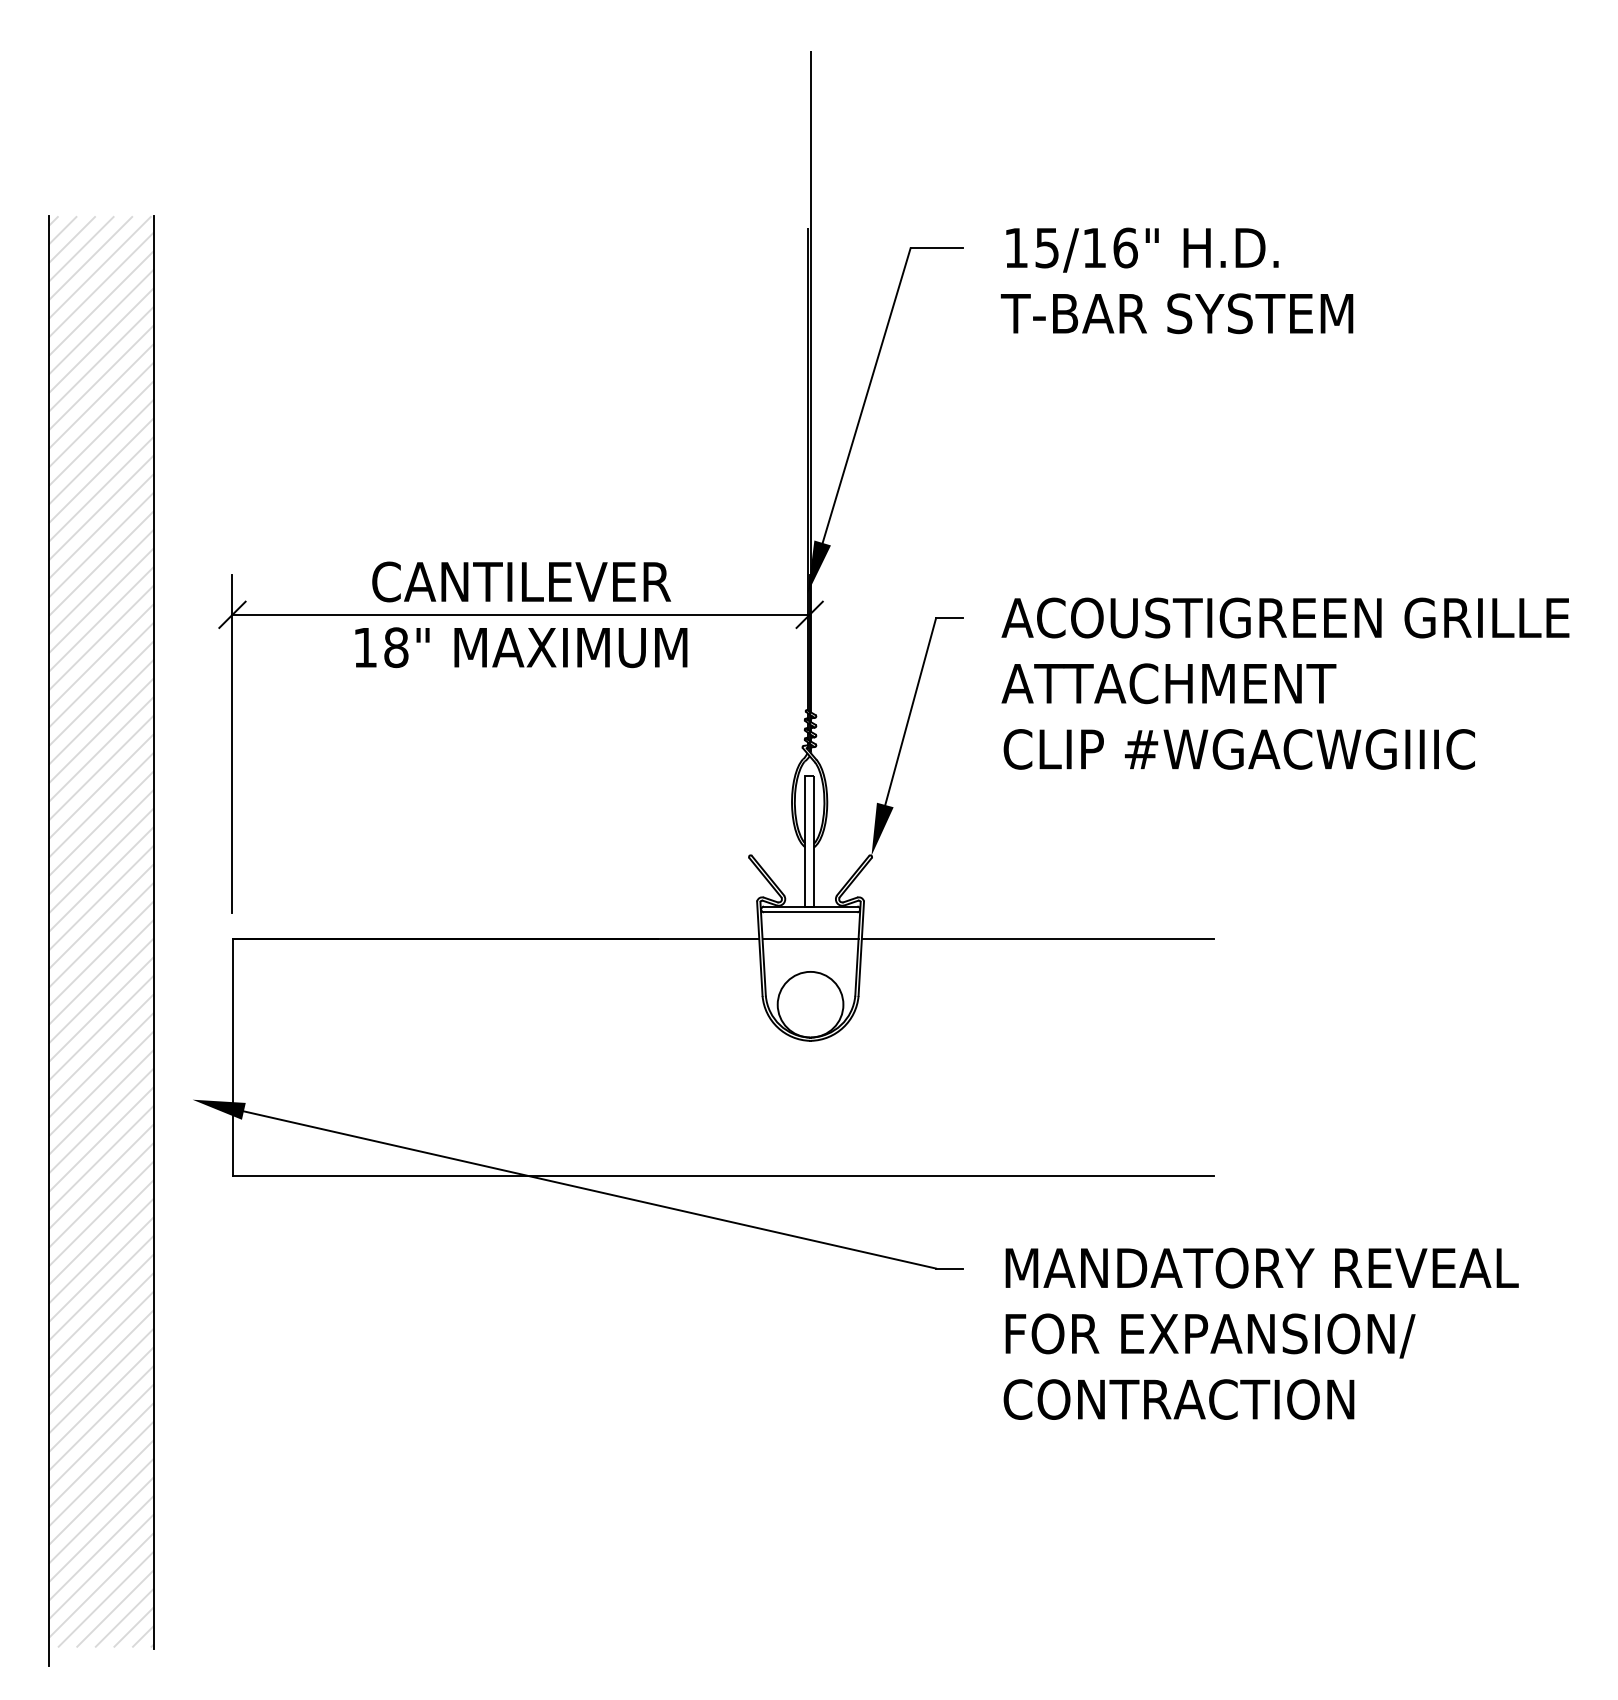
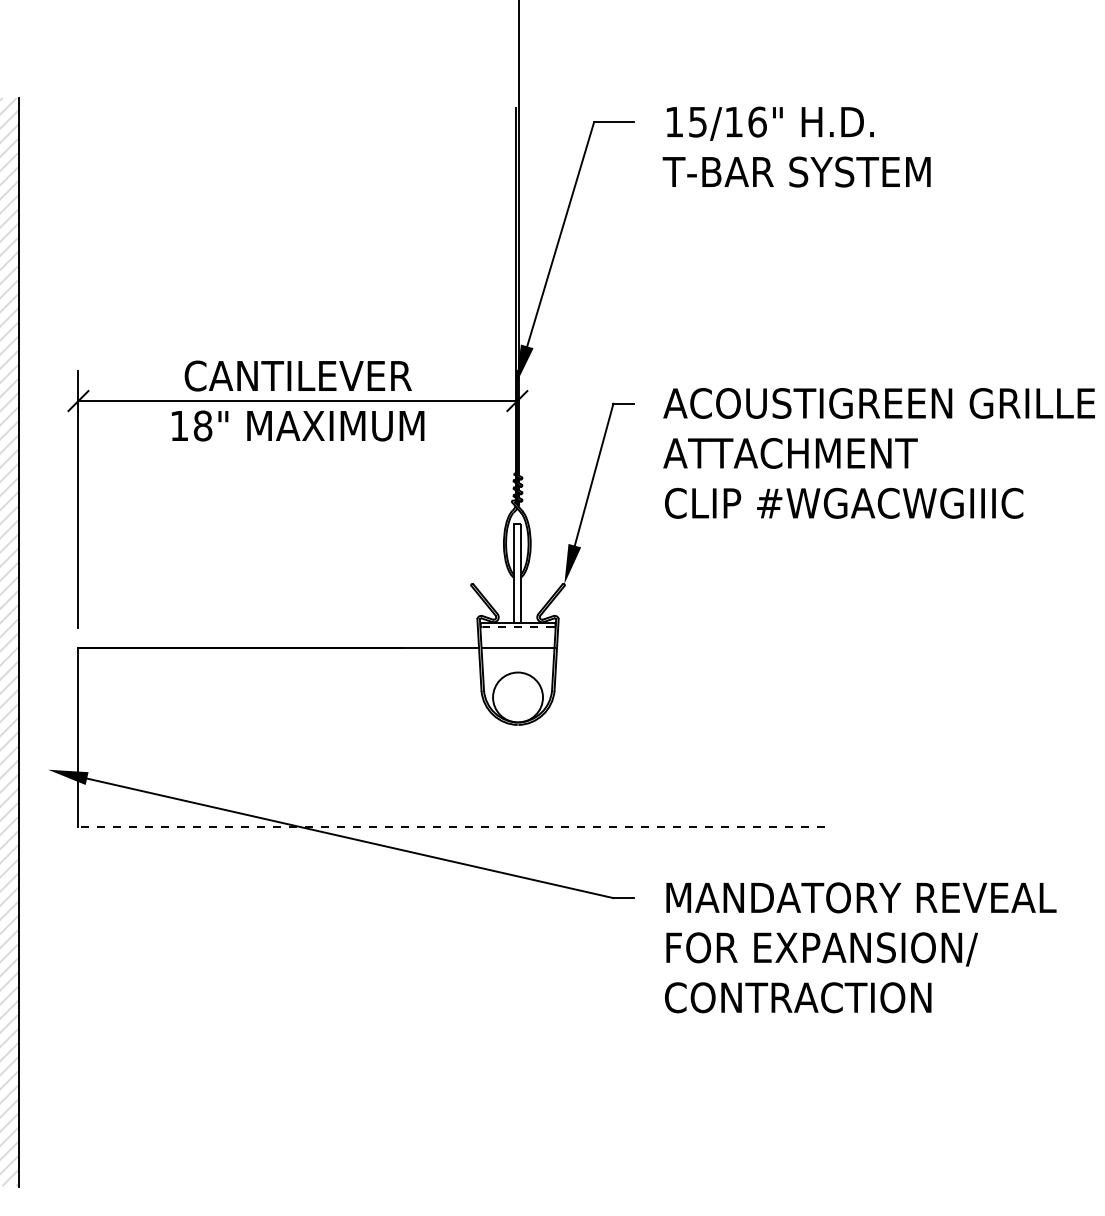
line: (810, 912) -> (517, 627), solid -> dashed
line: (1037, 939) -> (690, 647), removed
line: (723, 1175) -> (451, 827), solid -> dashed

